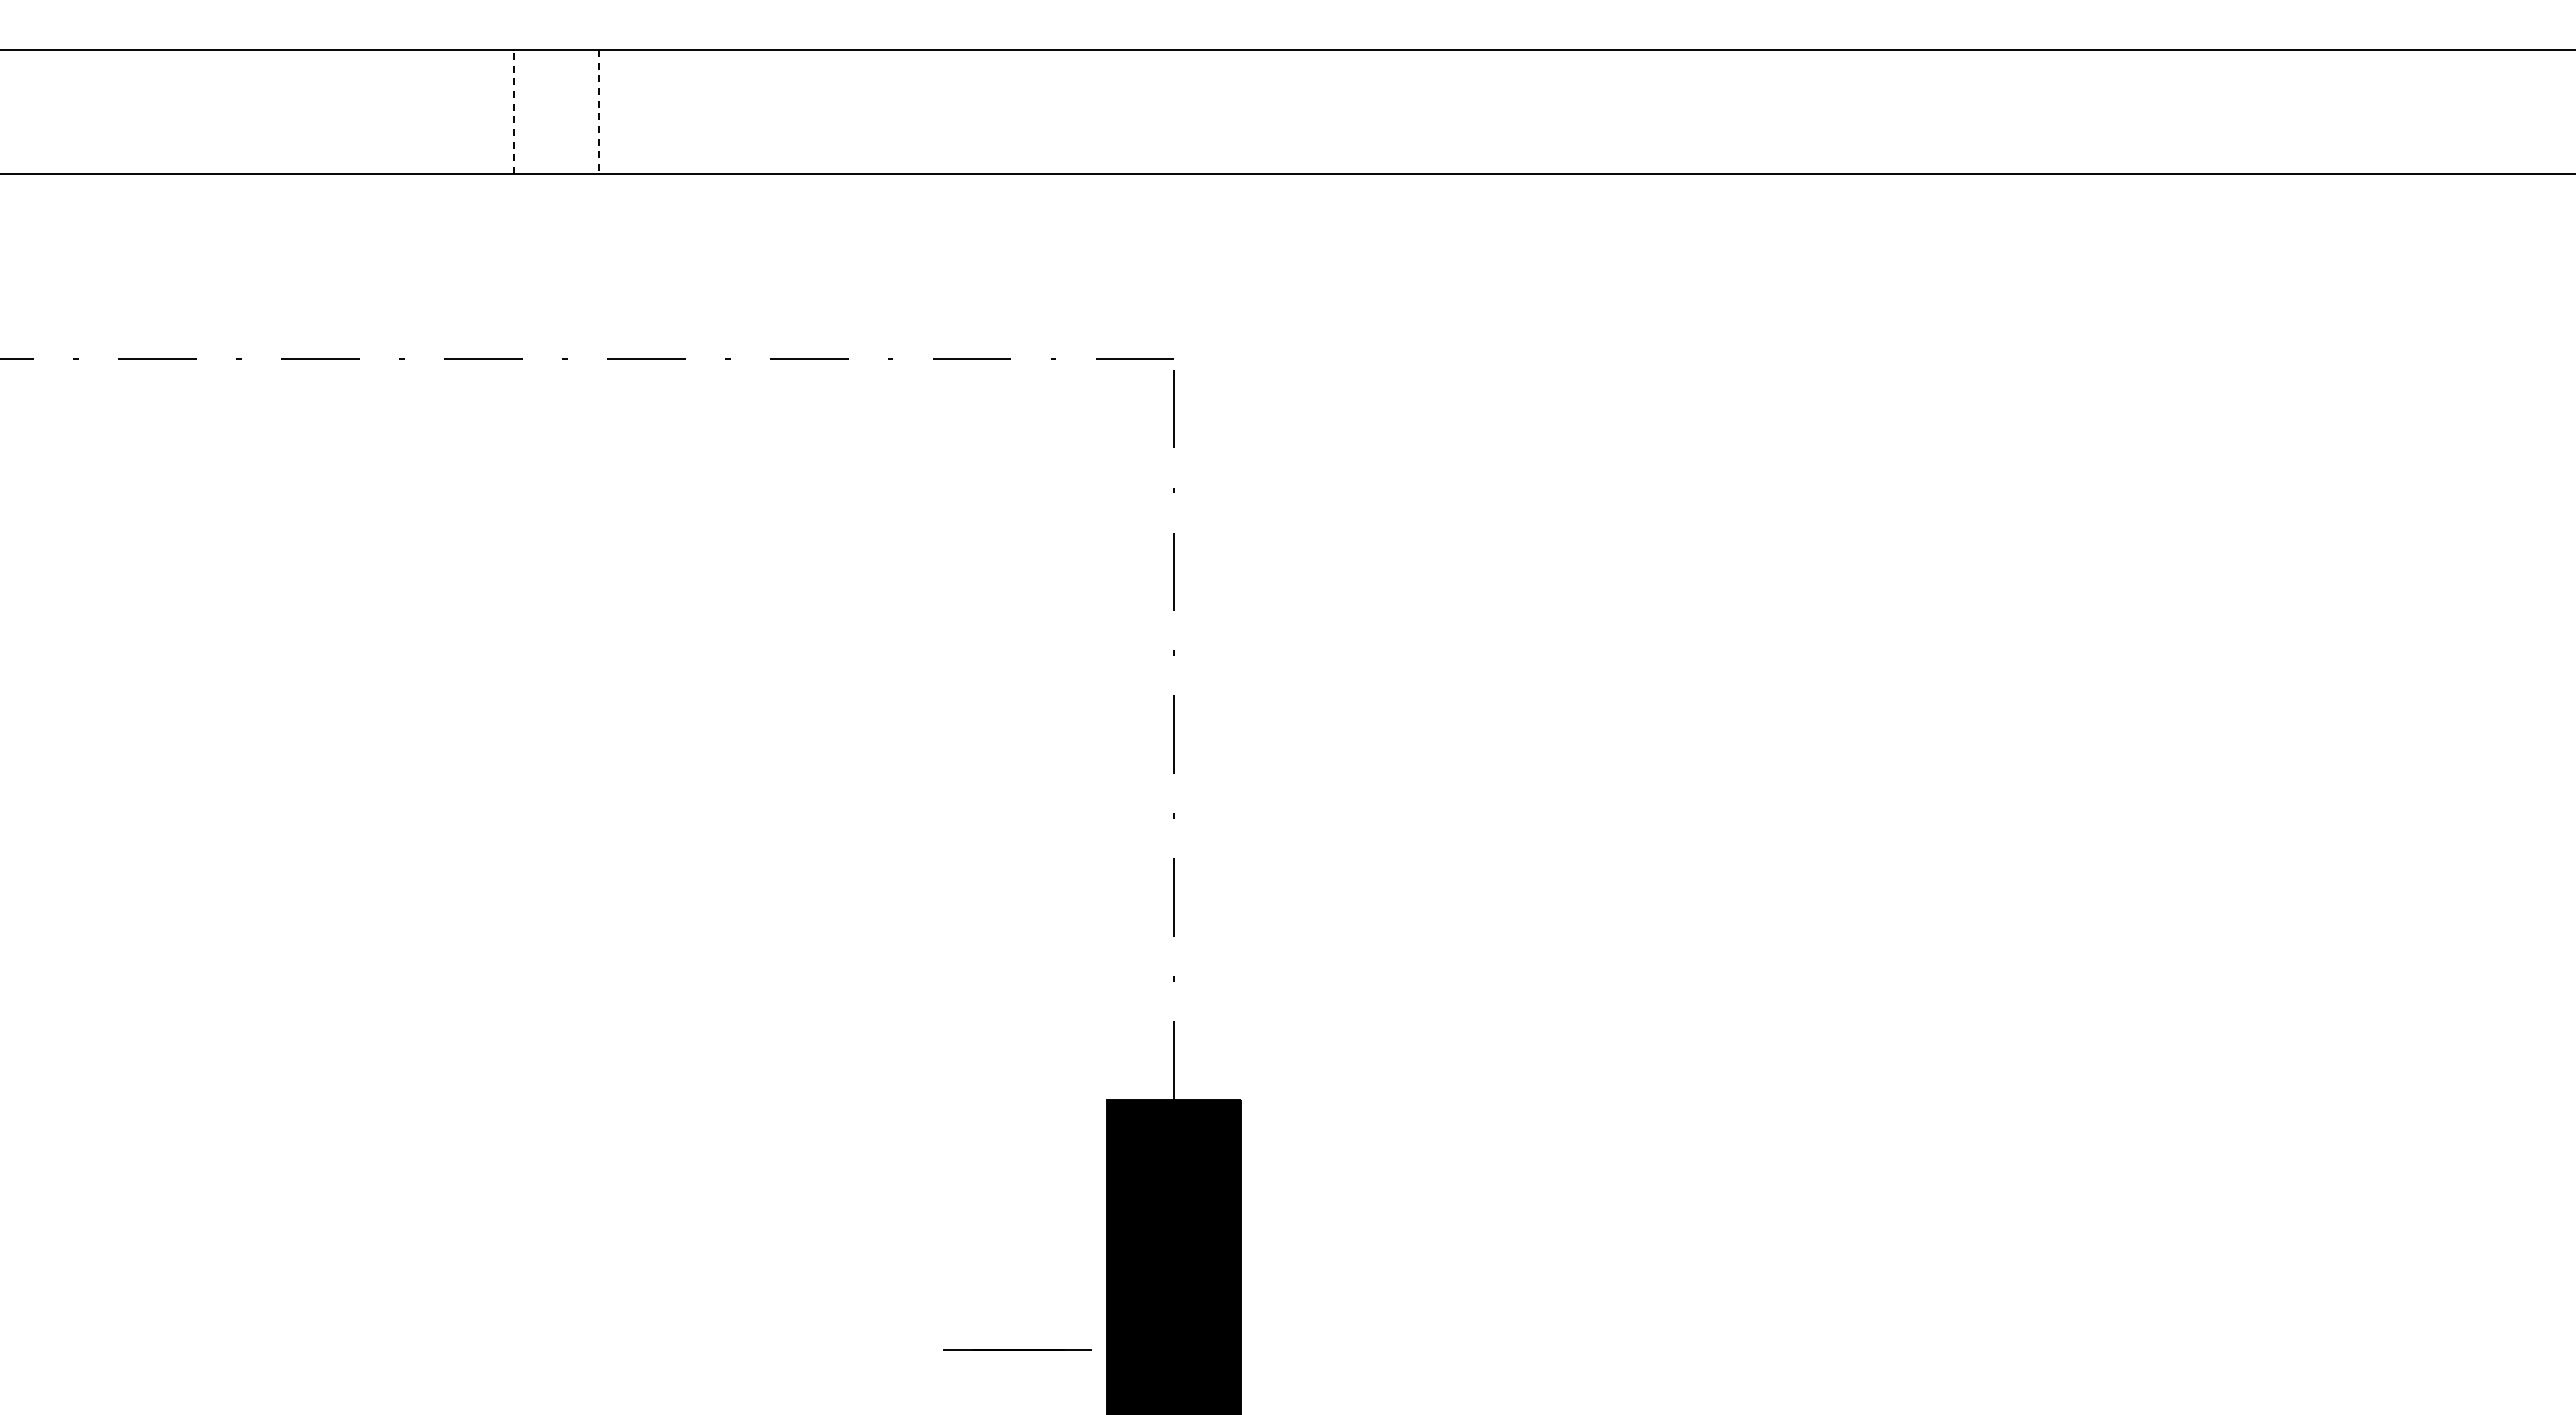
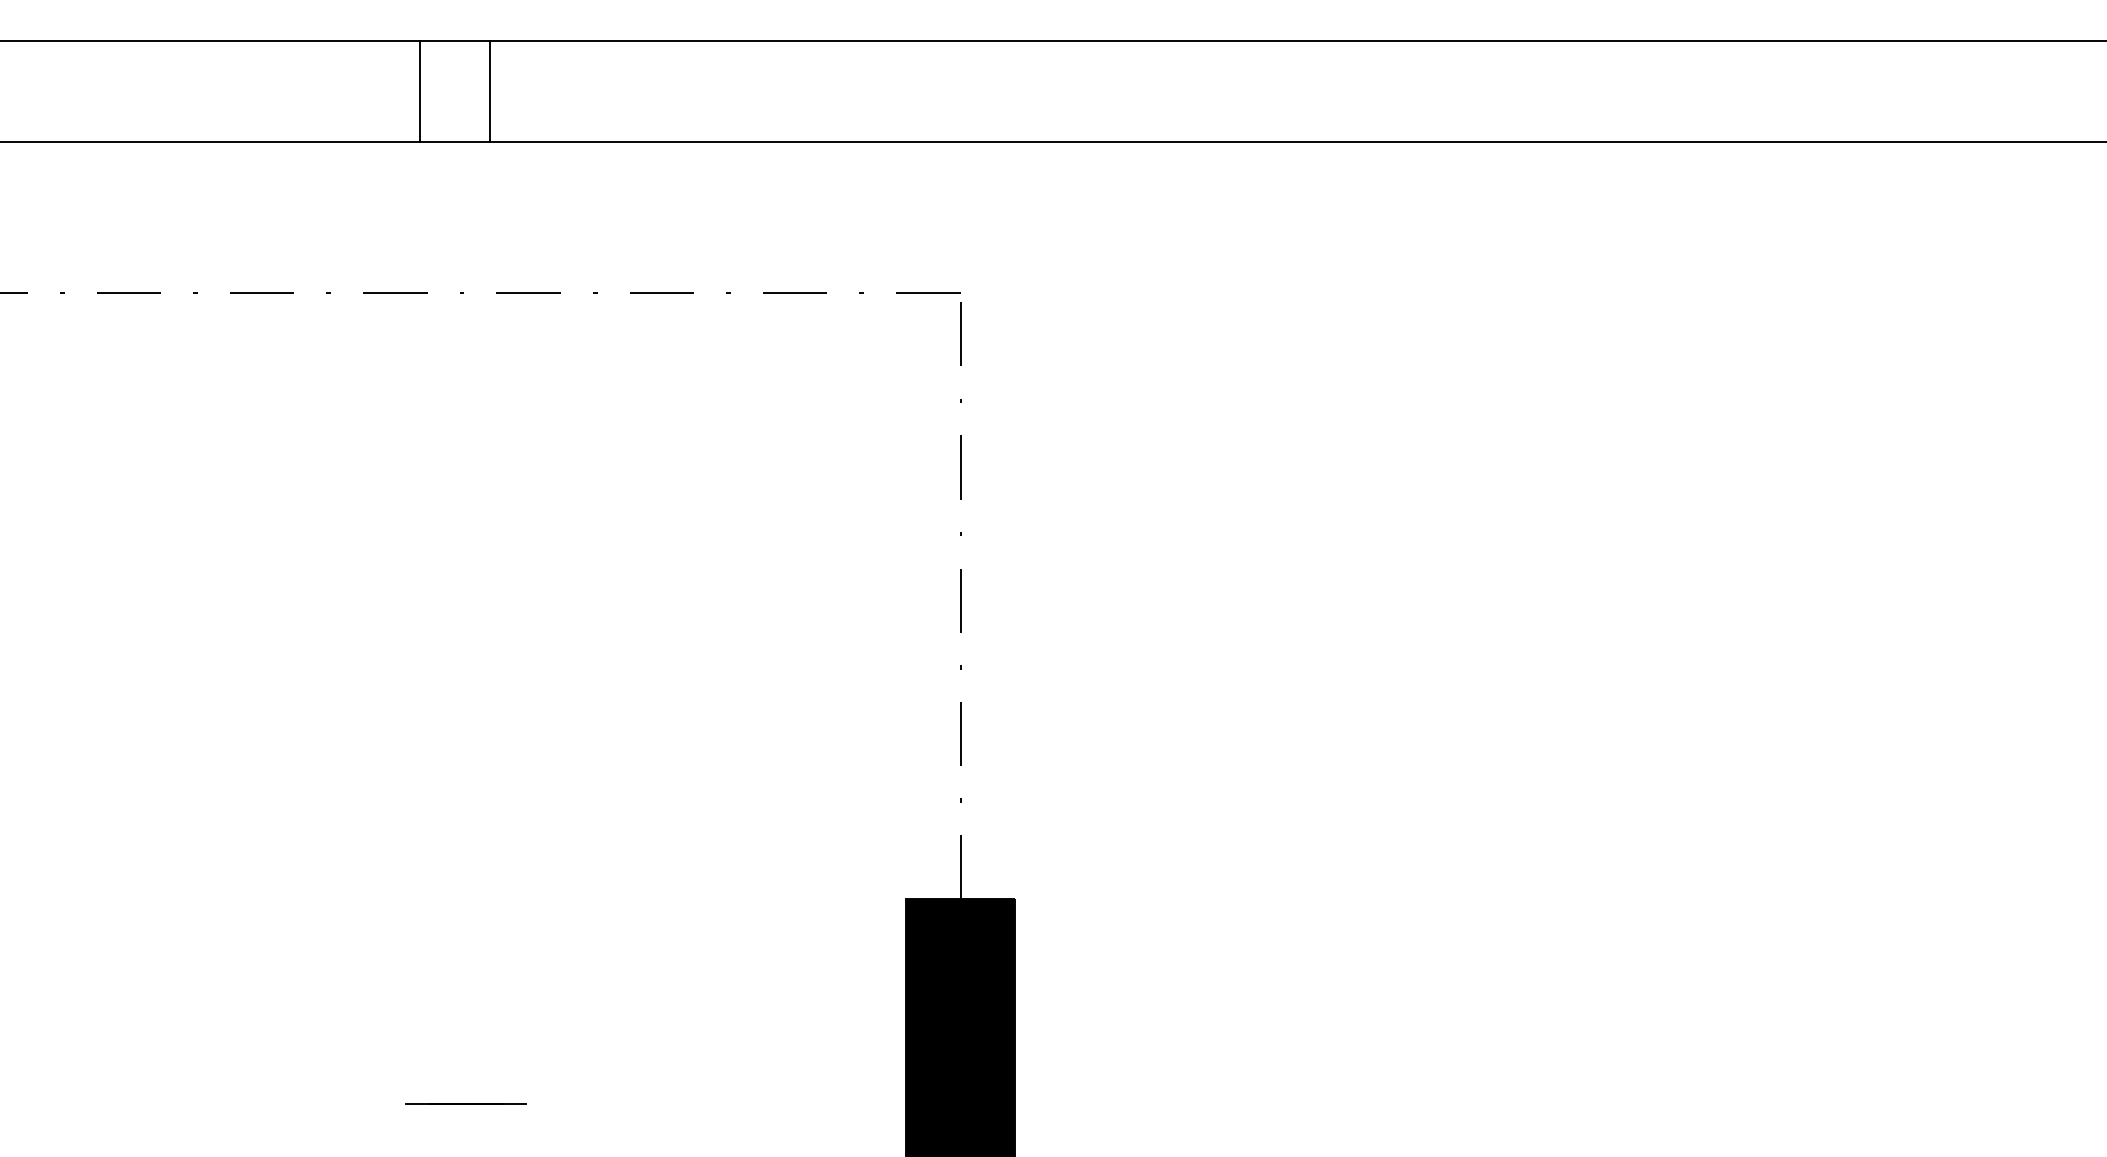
line: (513, 111) -> (420, 91), dashed -> solid
line: (599, 111) -> (490, 91), dashed -> solid
line: (1017, 1349) -> (465, 1103), moved

